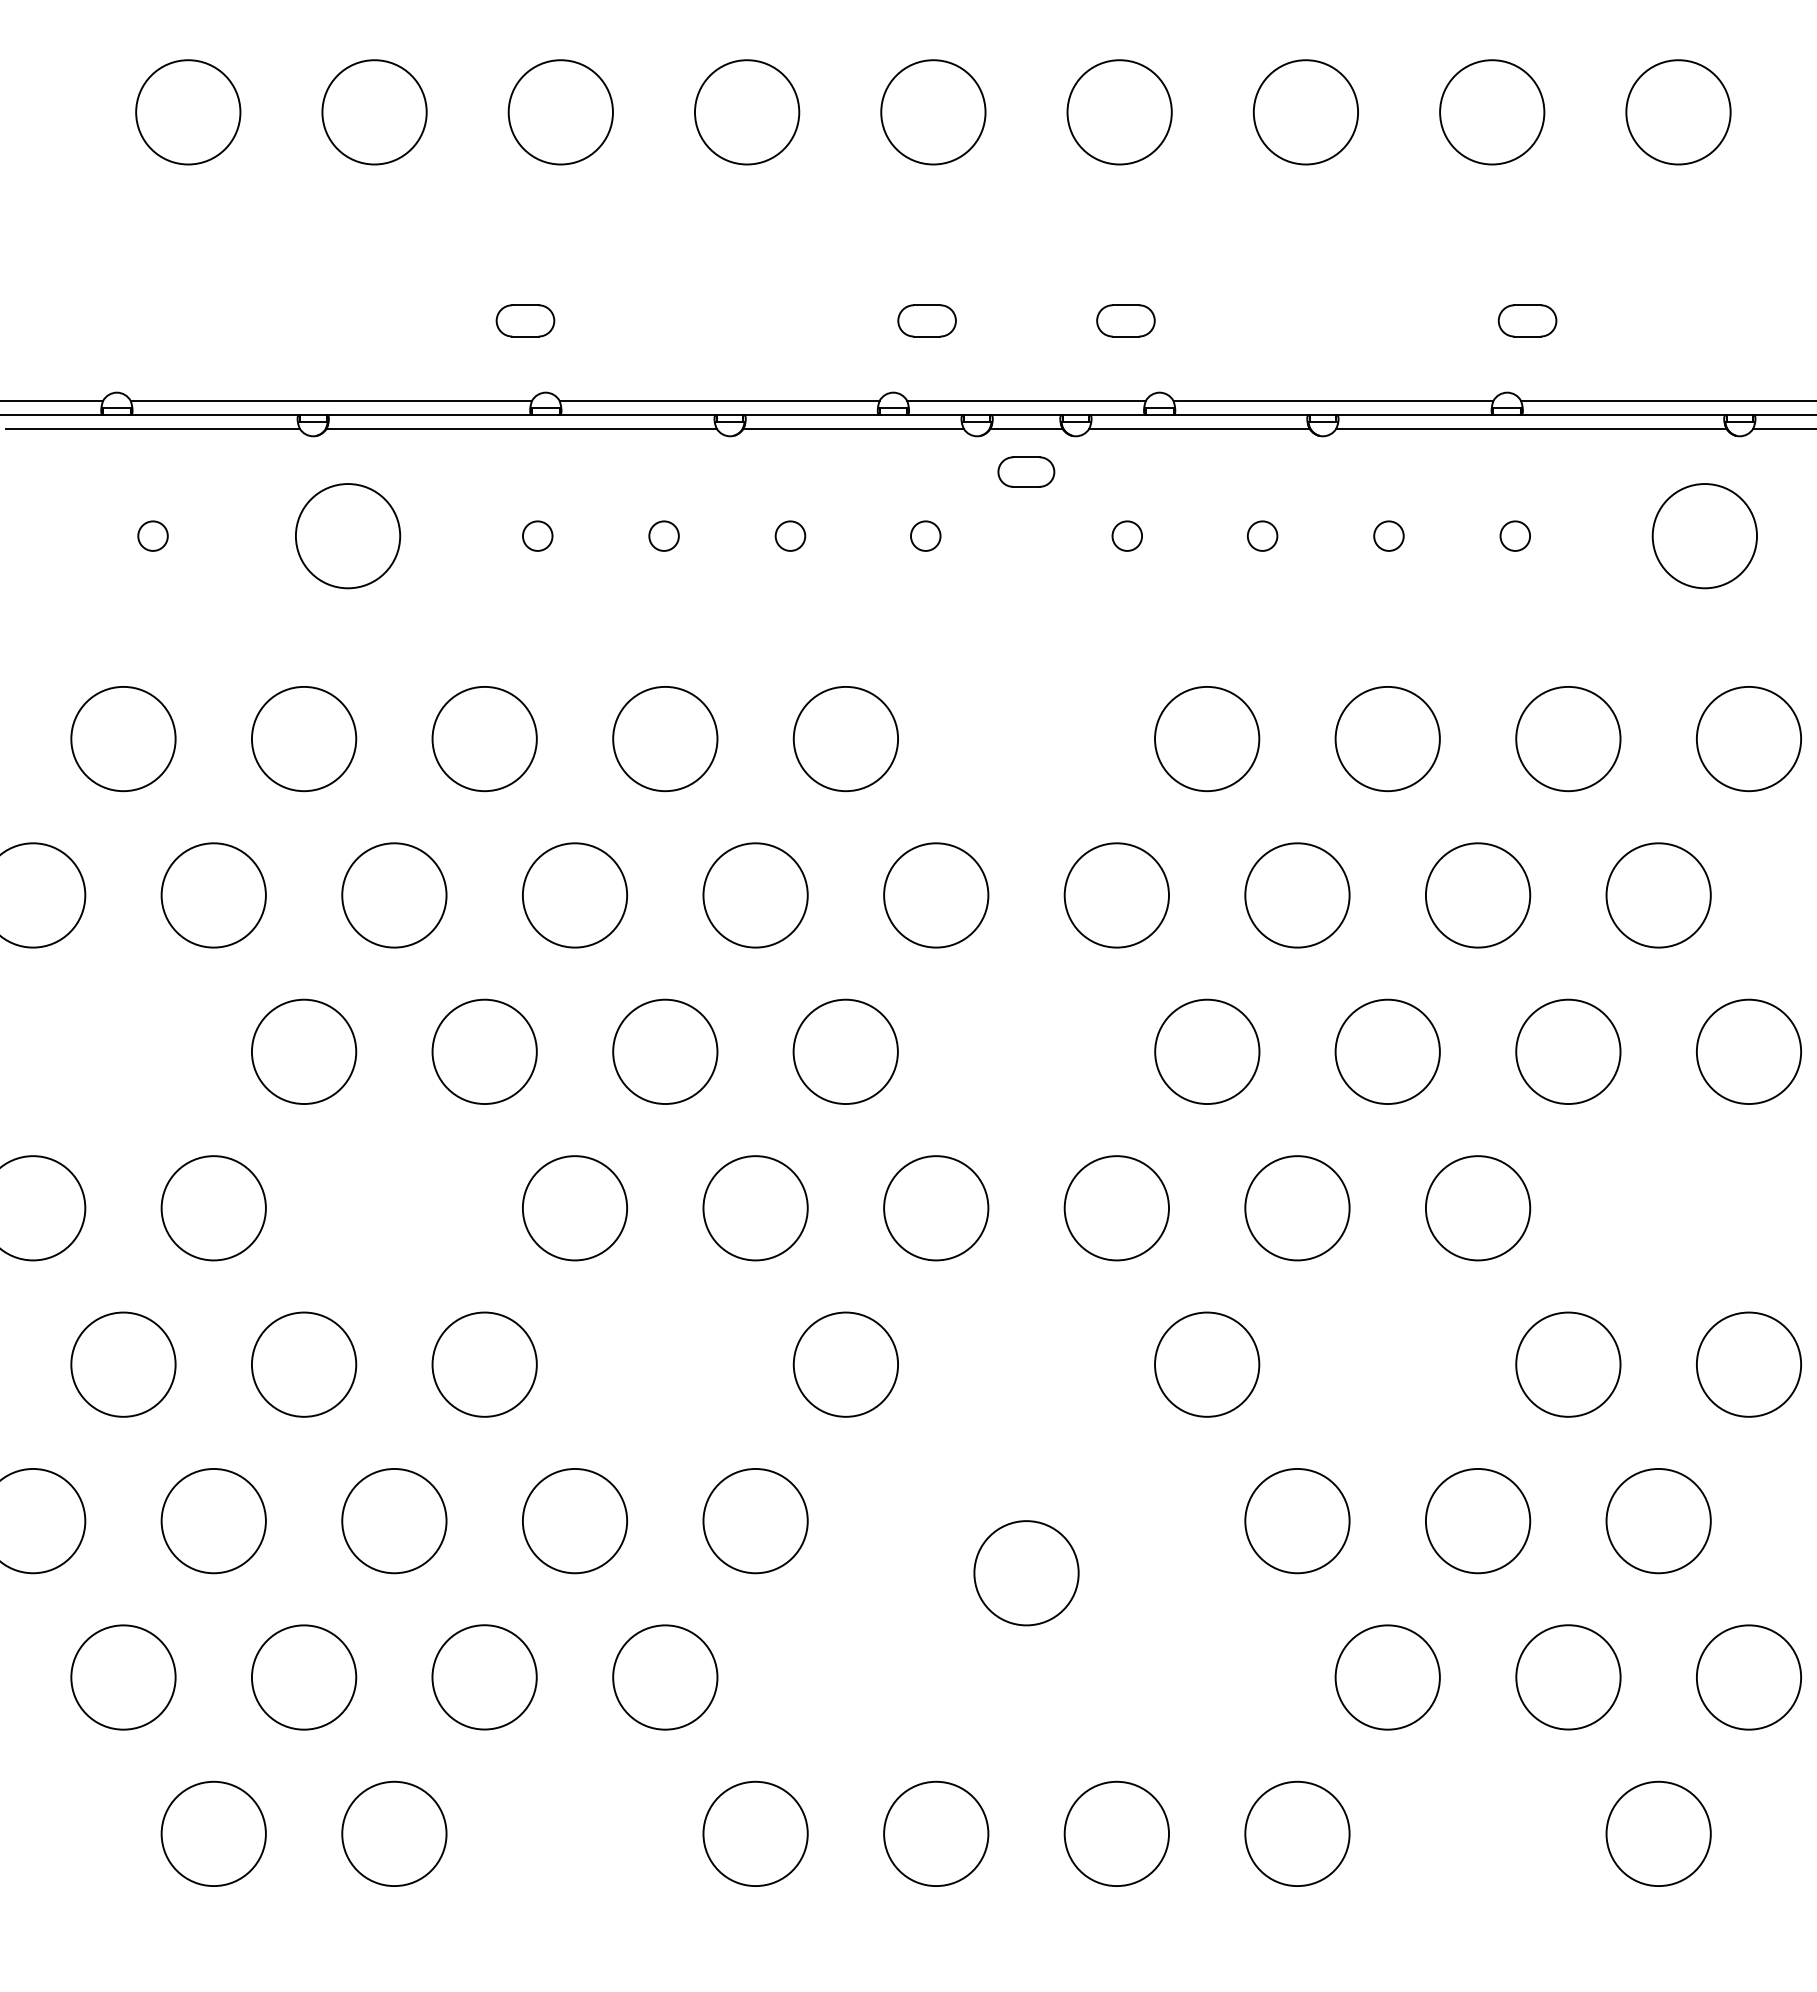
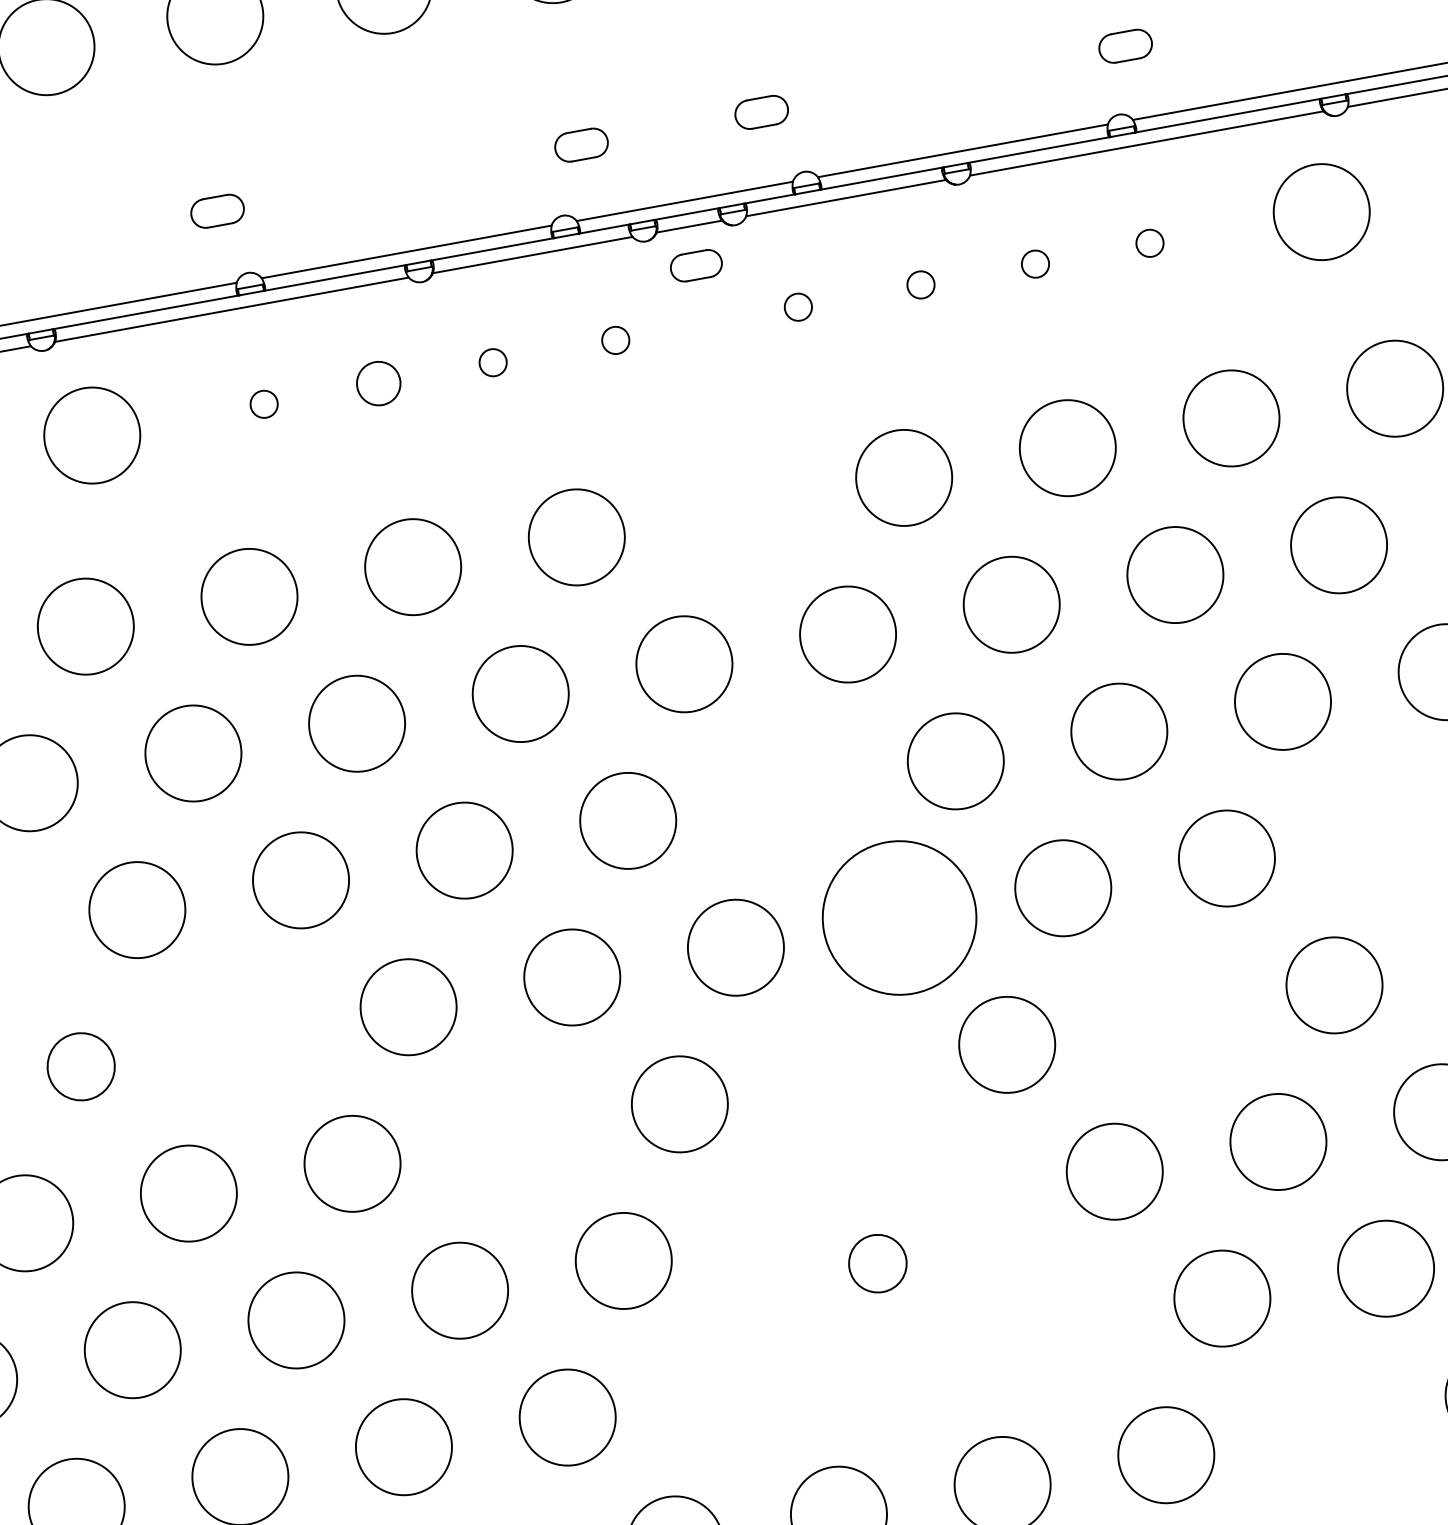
circle: (663, 535) -> (378, 383), size x1.6
circle: (213, 1208) -> (81, 1066), size x0.7
circle: (1116, 1208) -> (899, 918), size x1.6
circle: (1026, 1573) -> (877, 1263), size x0.6

